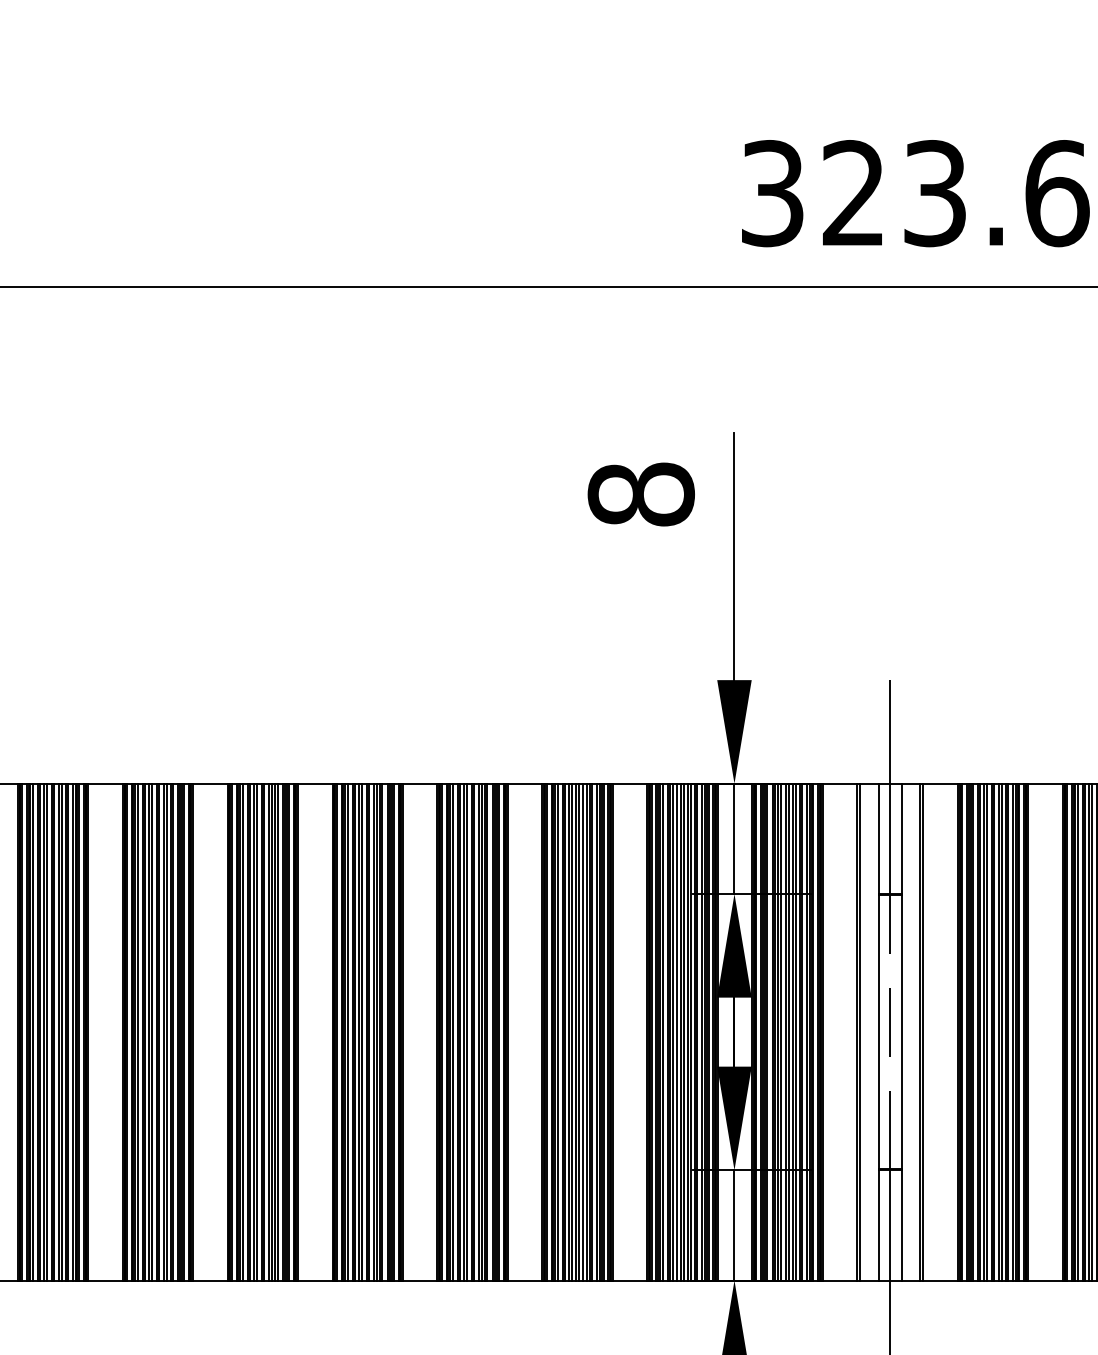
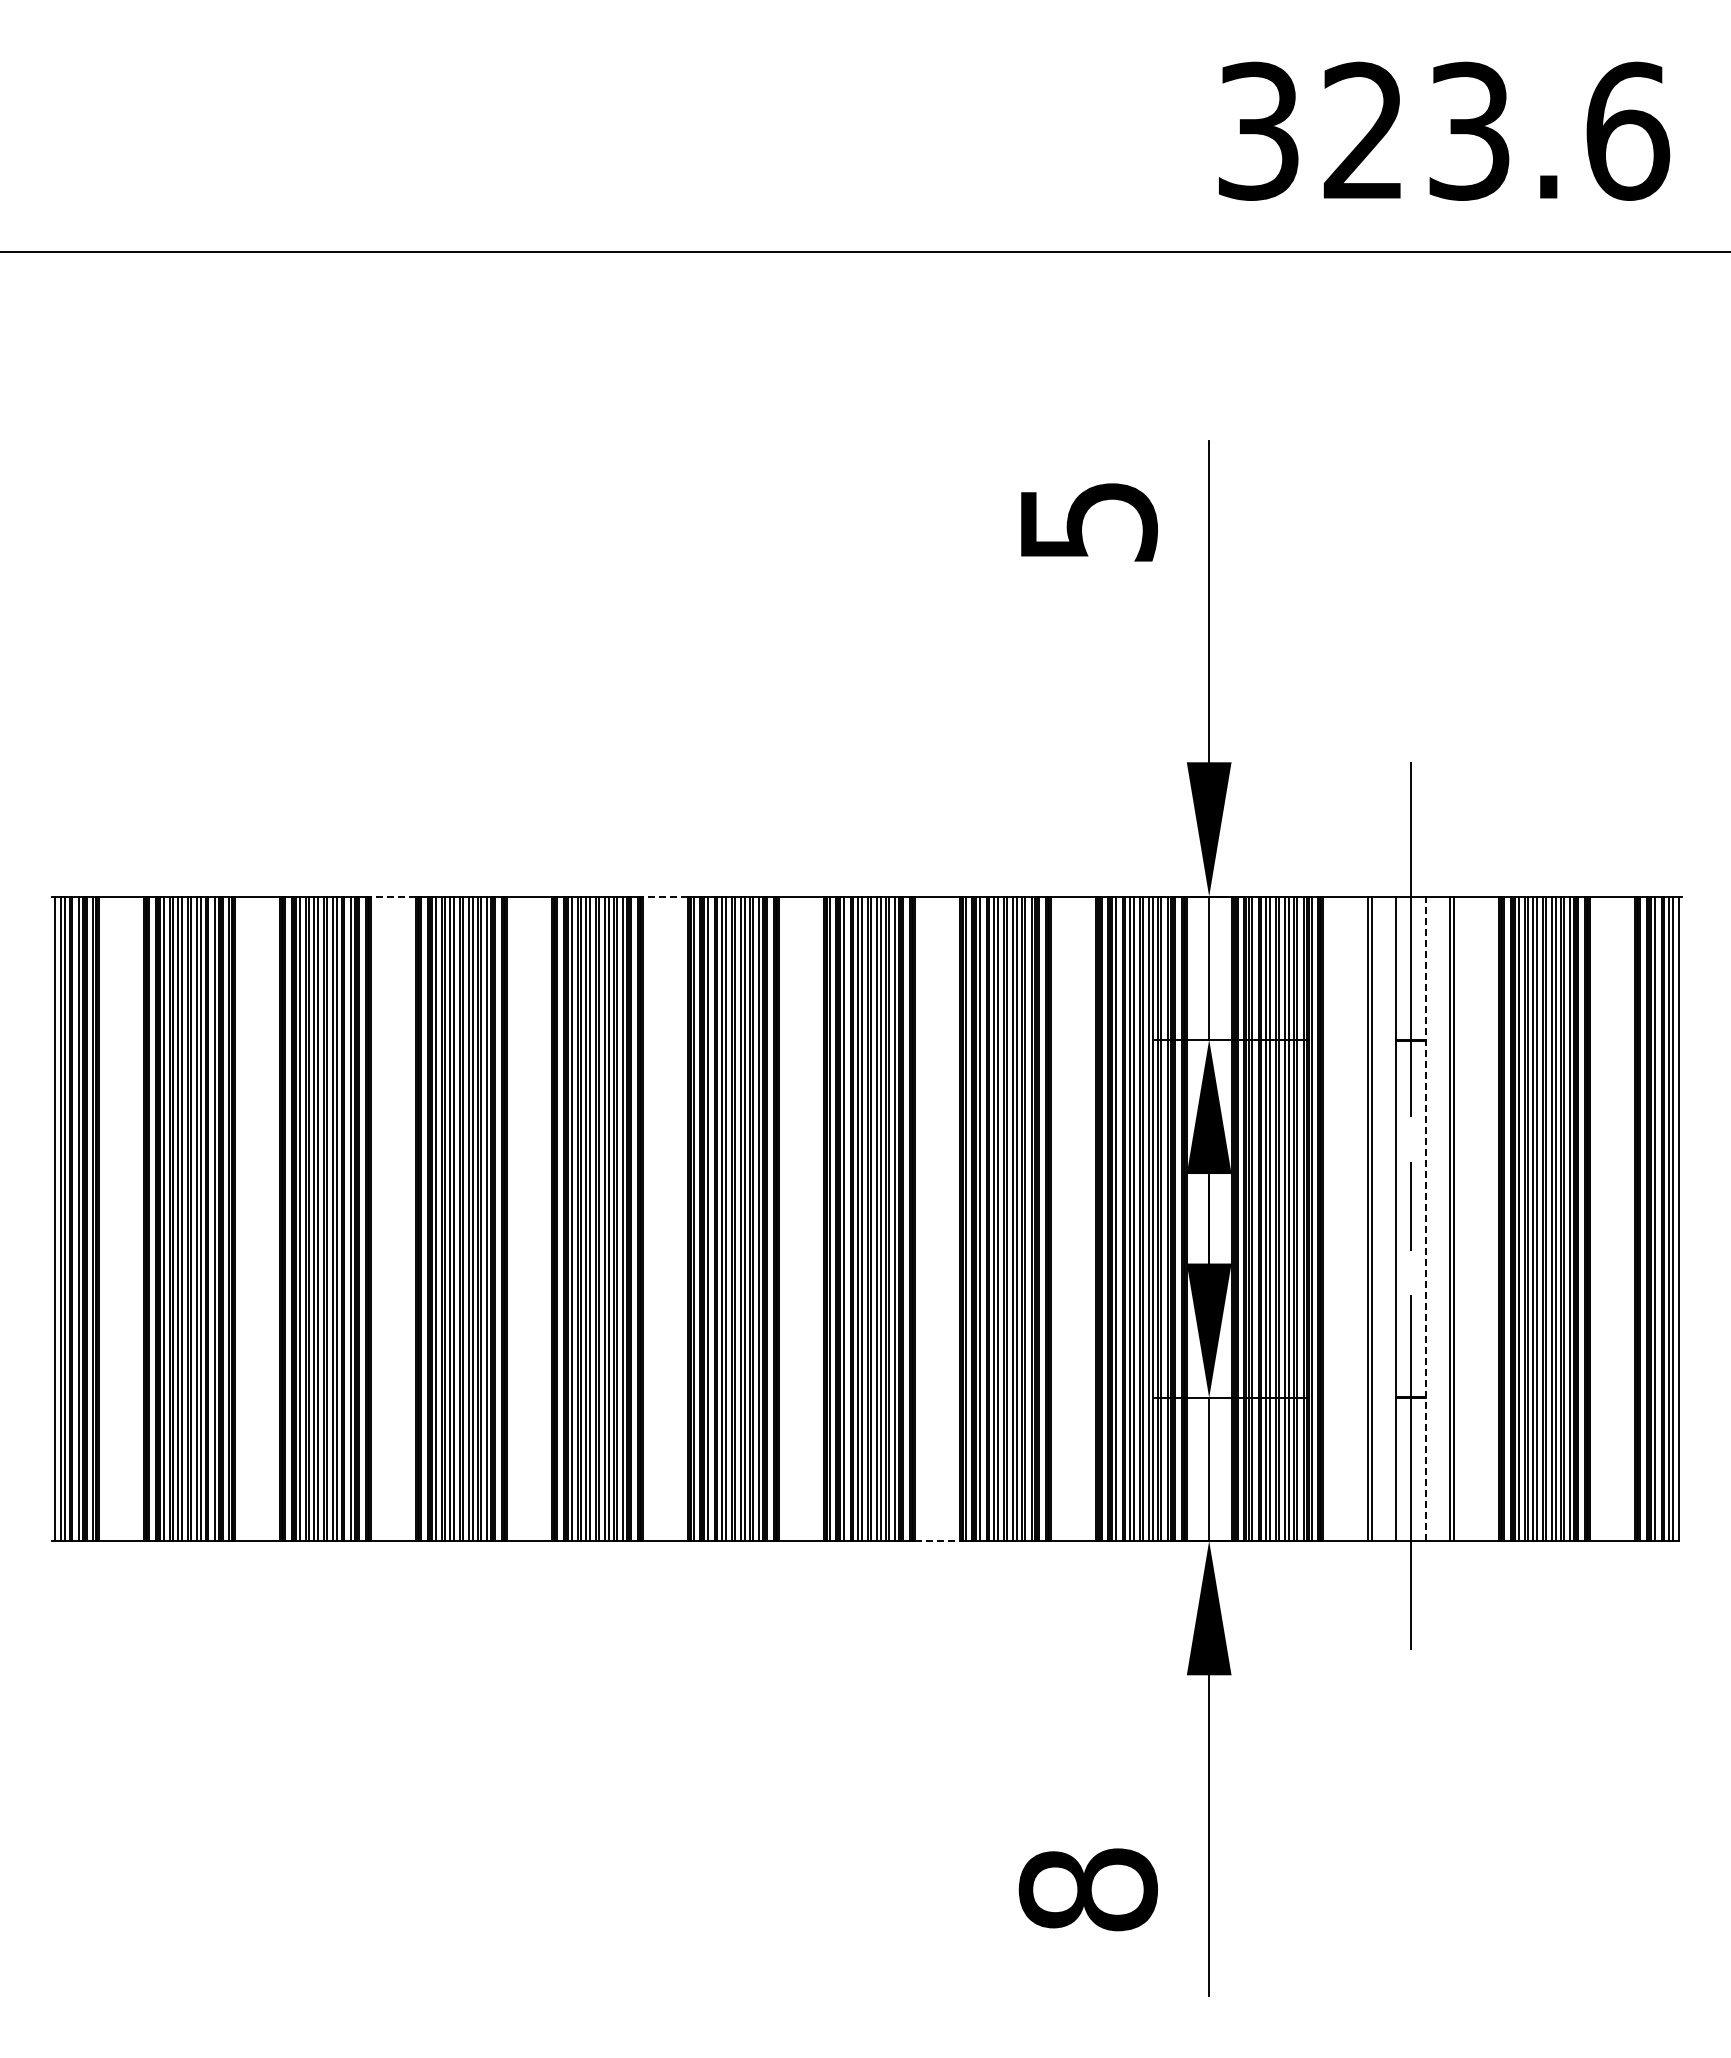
text: (640, 494) -> (1087, 521), 8 -> 5
line: (104, 783) -> (392, 896), solid -> dashed
line: (315, 783) -> (665, 896), solid -> dashed
line: (902, 1031) -> (1426, 1218), solid -> dashed
line: (525, 1280) -> (938, 1540), solid -> dashed

